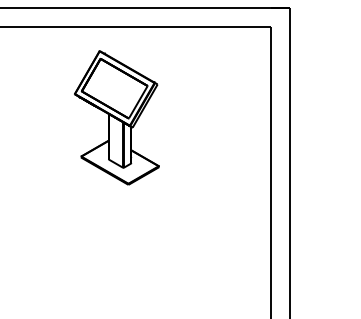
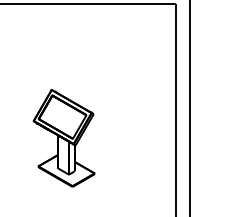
part: (116, 117) -> (63, 138), moved

